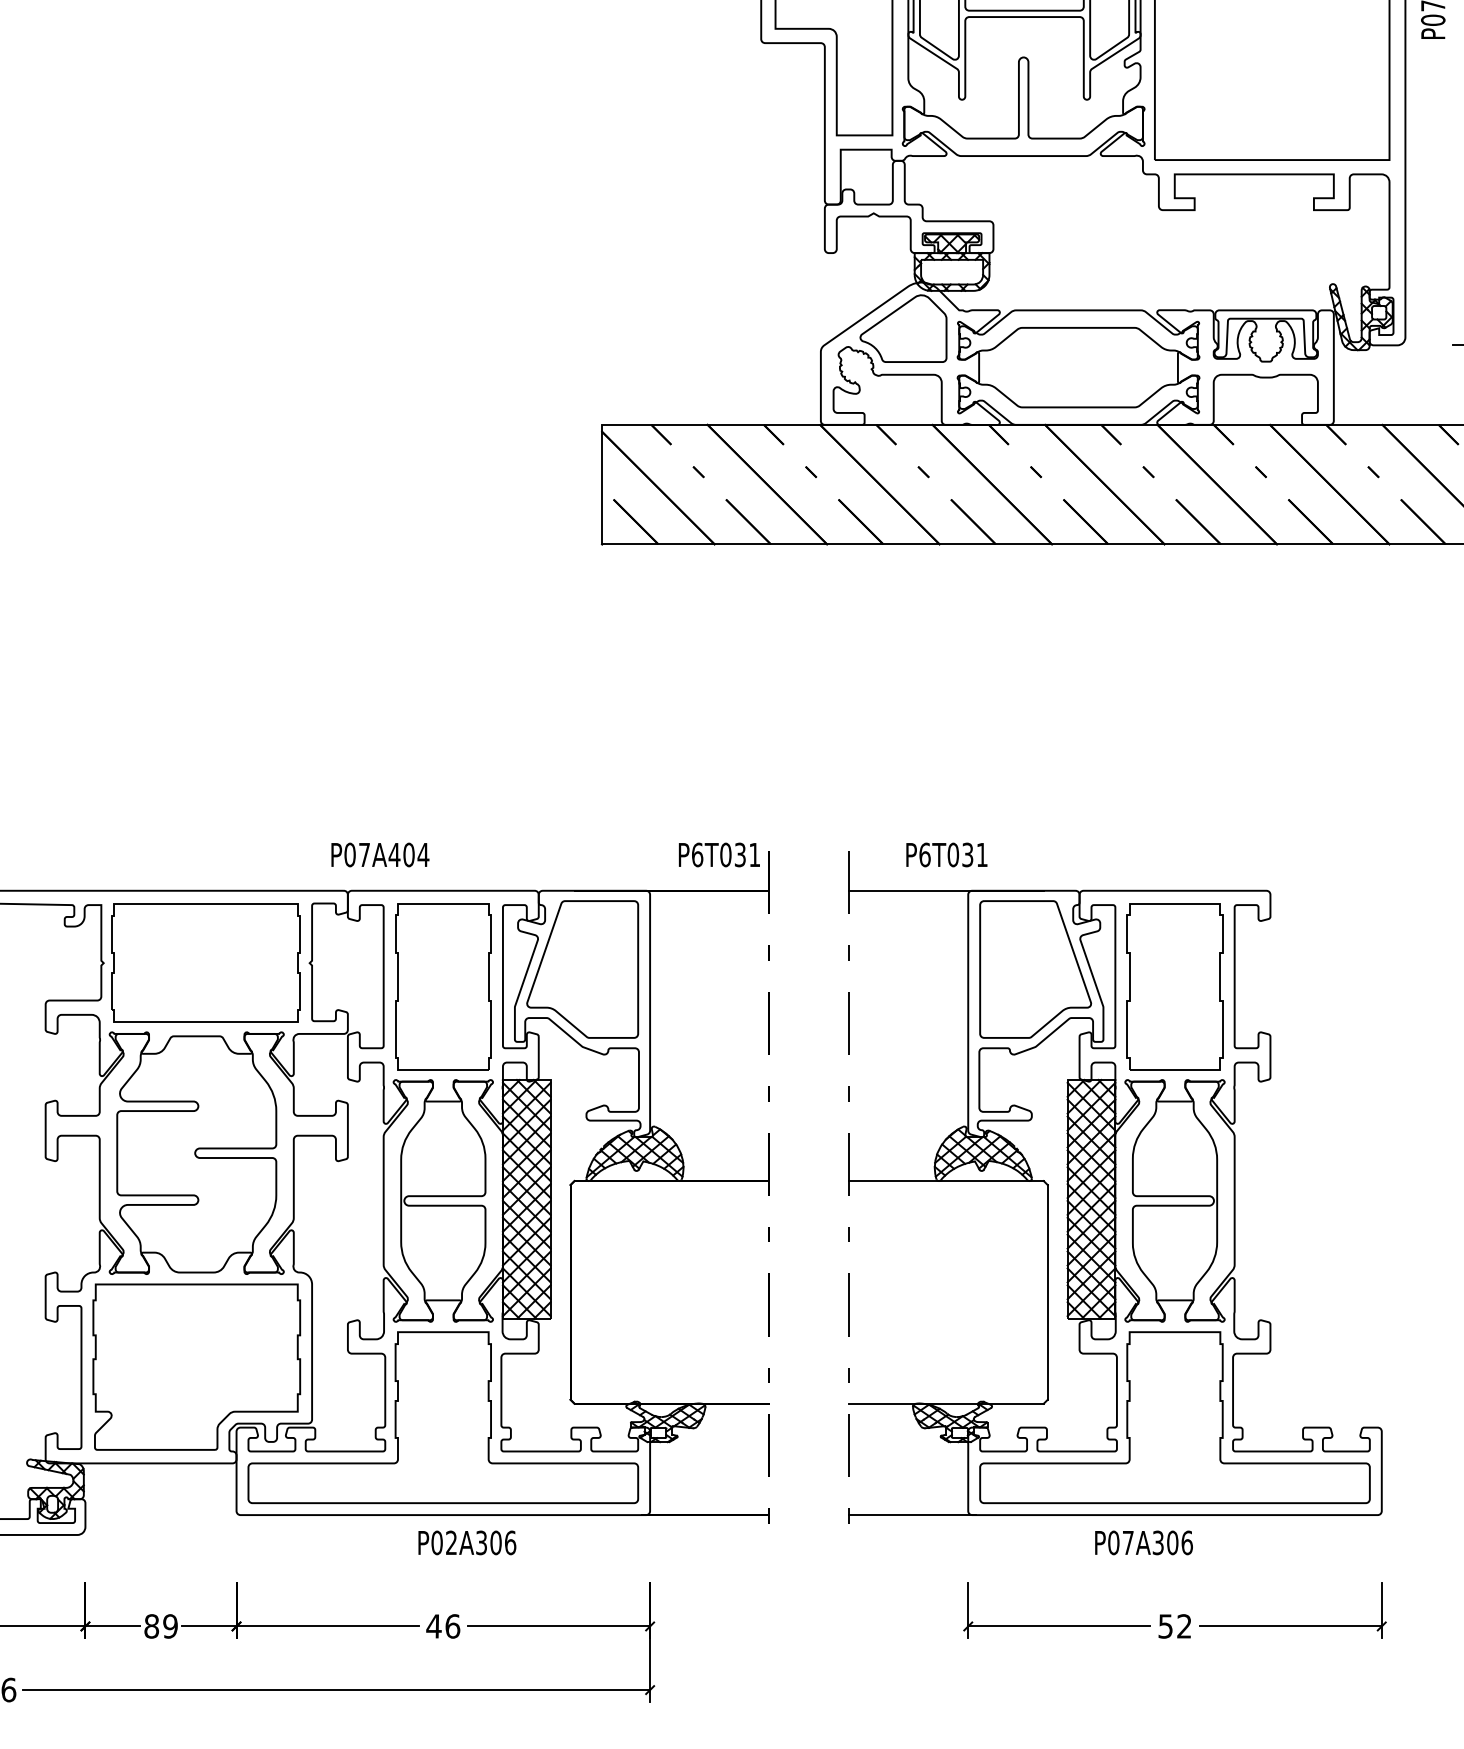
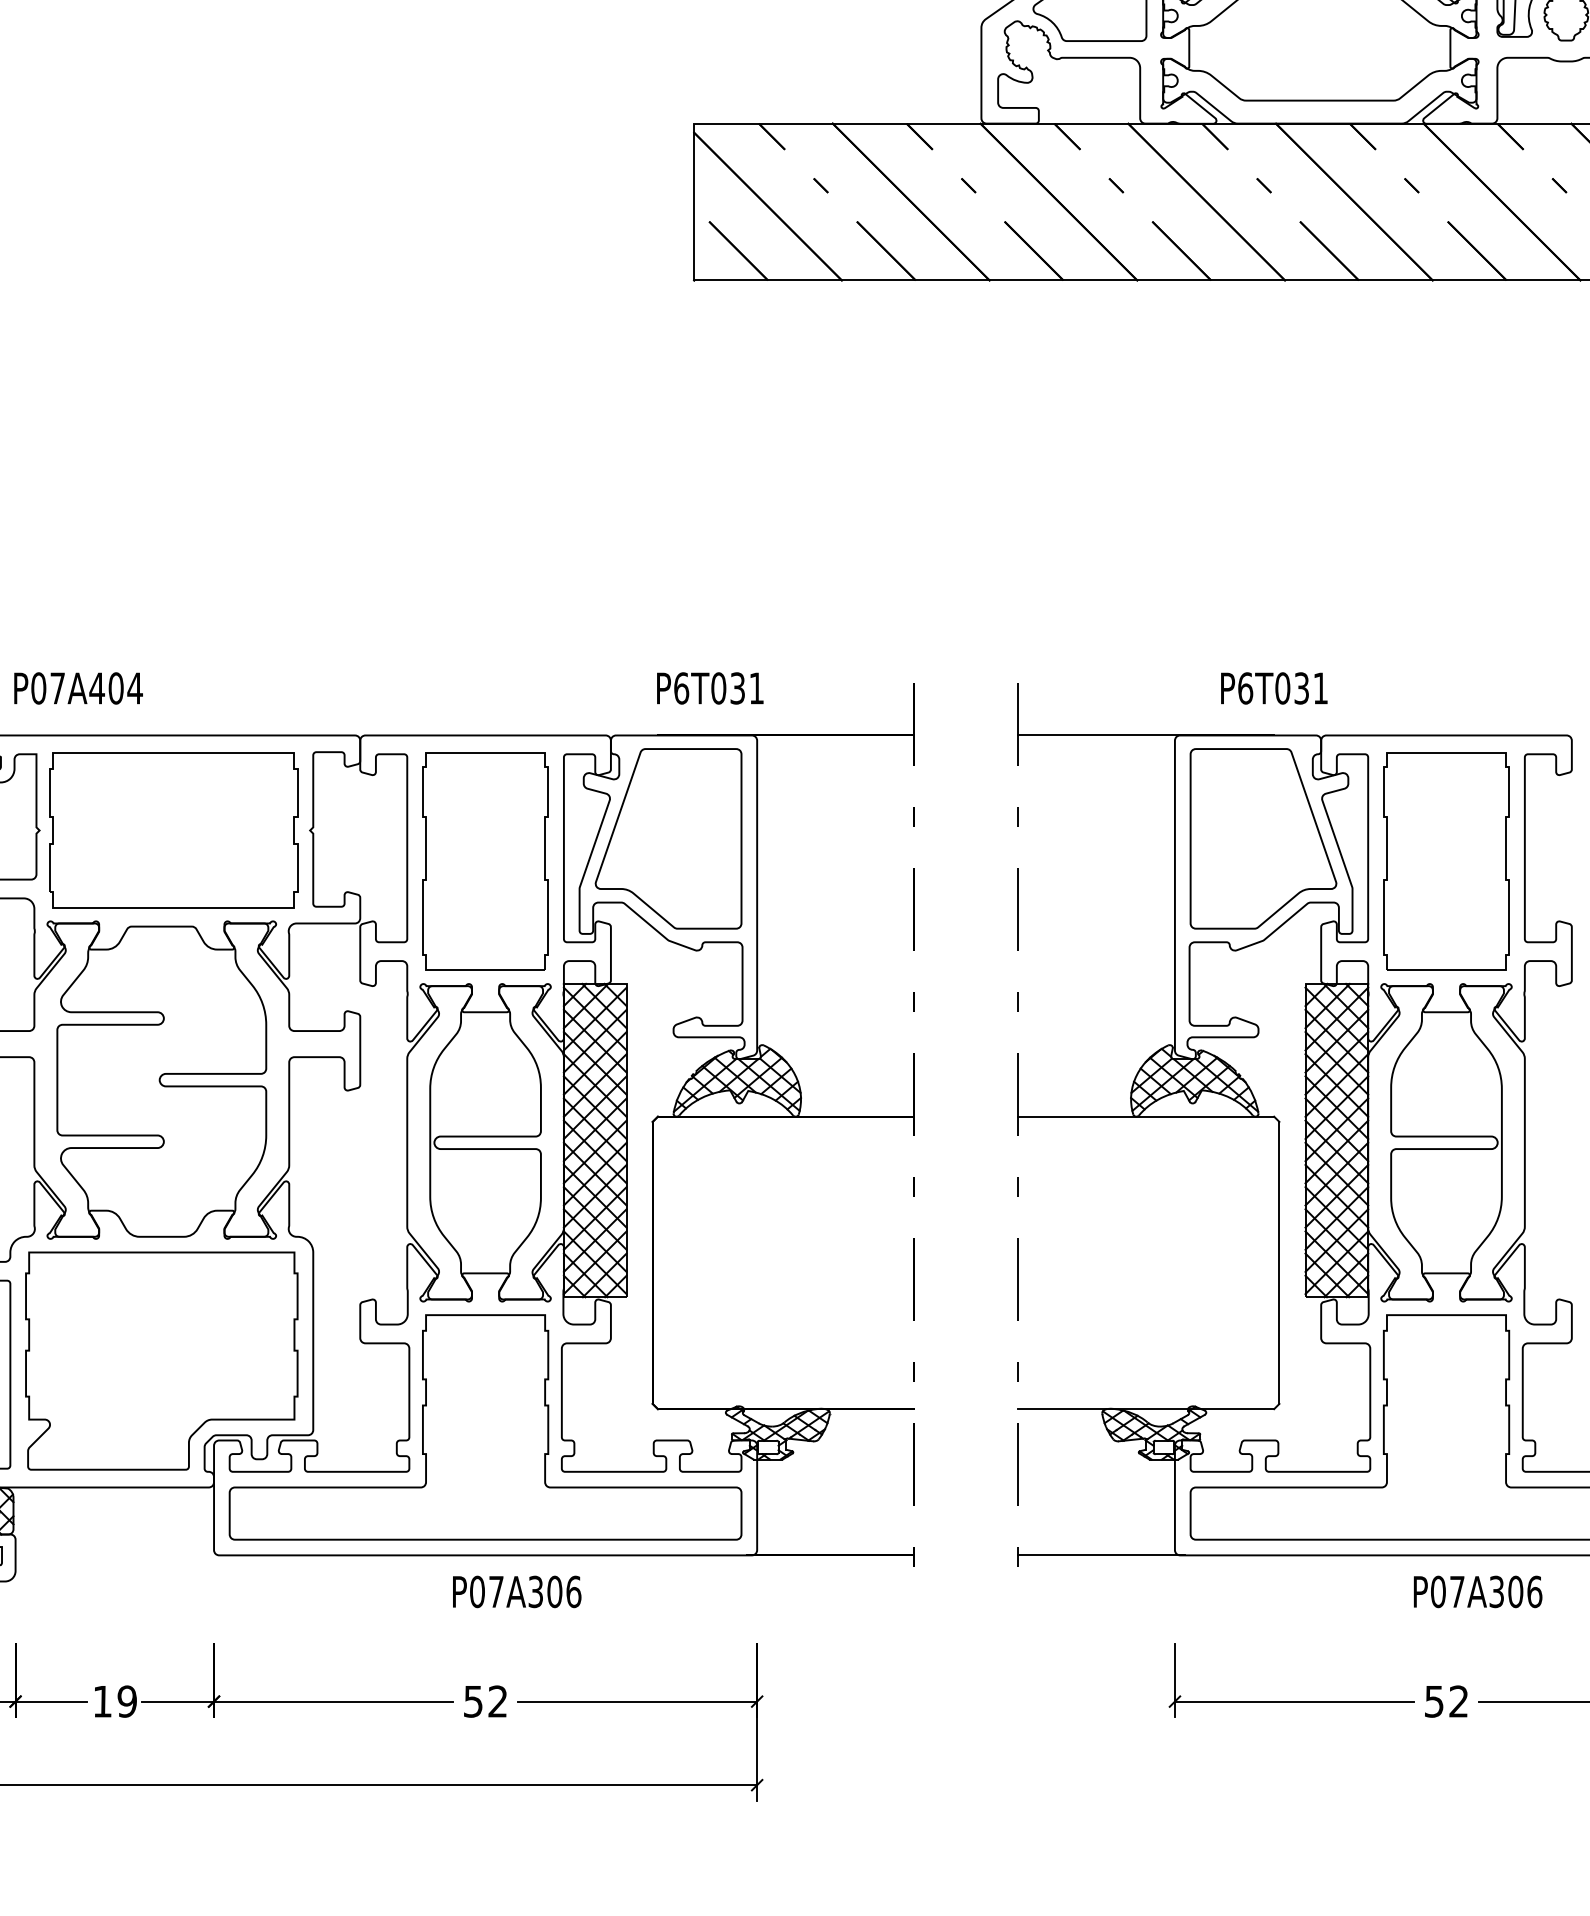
text: (380, 854) -> (78, 687), moved
text: (719, 854) -> (710, 687), moved
text: (946, 854) -> (1273, 687), moved
text: (451, 1542) -> (496, 1591), P02A306 -> P07A306
text: (1143, 1542) -> (1477, 1591), moved
text: (151, 1626) -> (102, 1701), 89 -> 19
text: (443, 1626) -> (485, 1701), 46 -> 52

